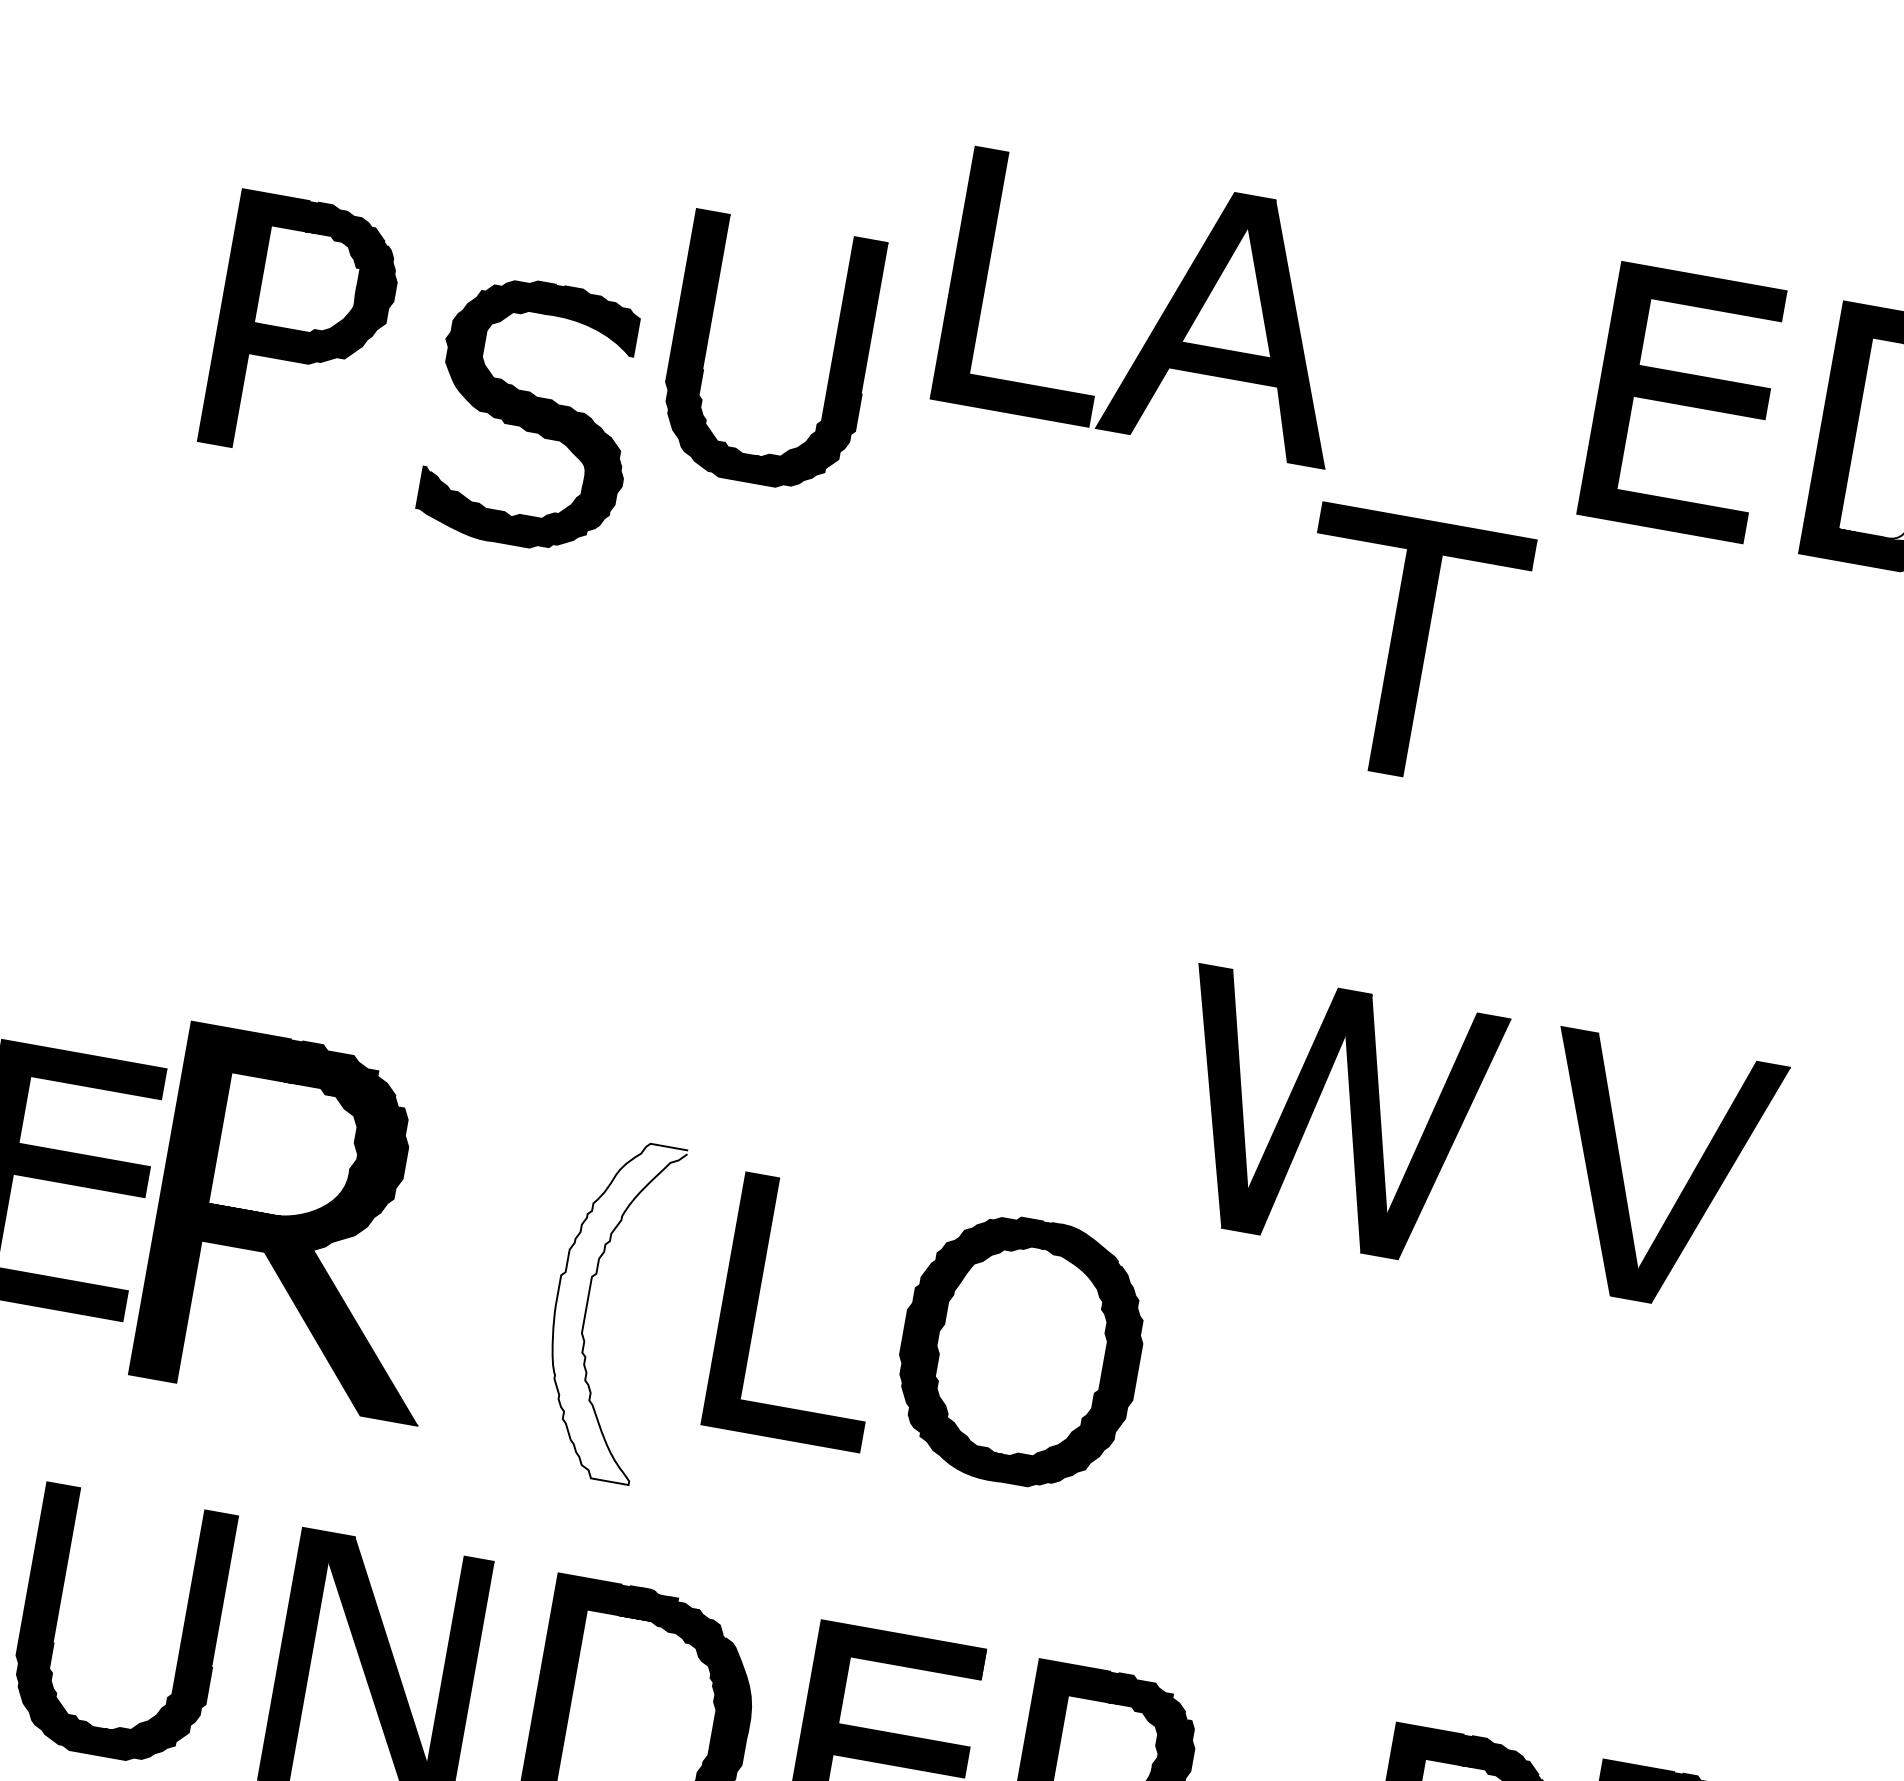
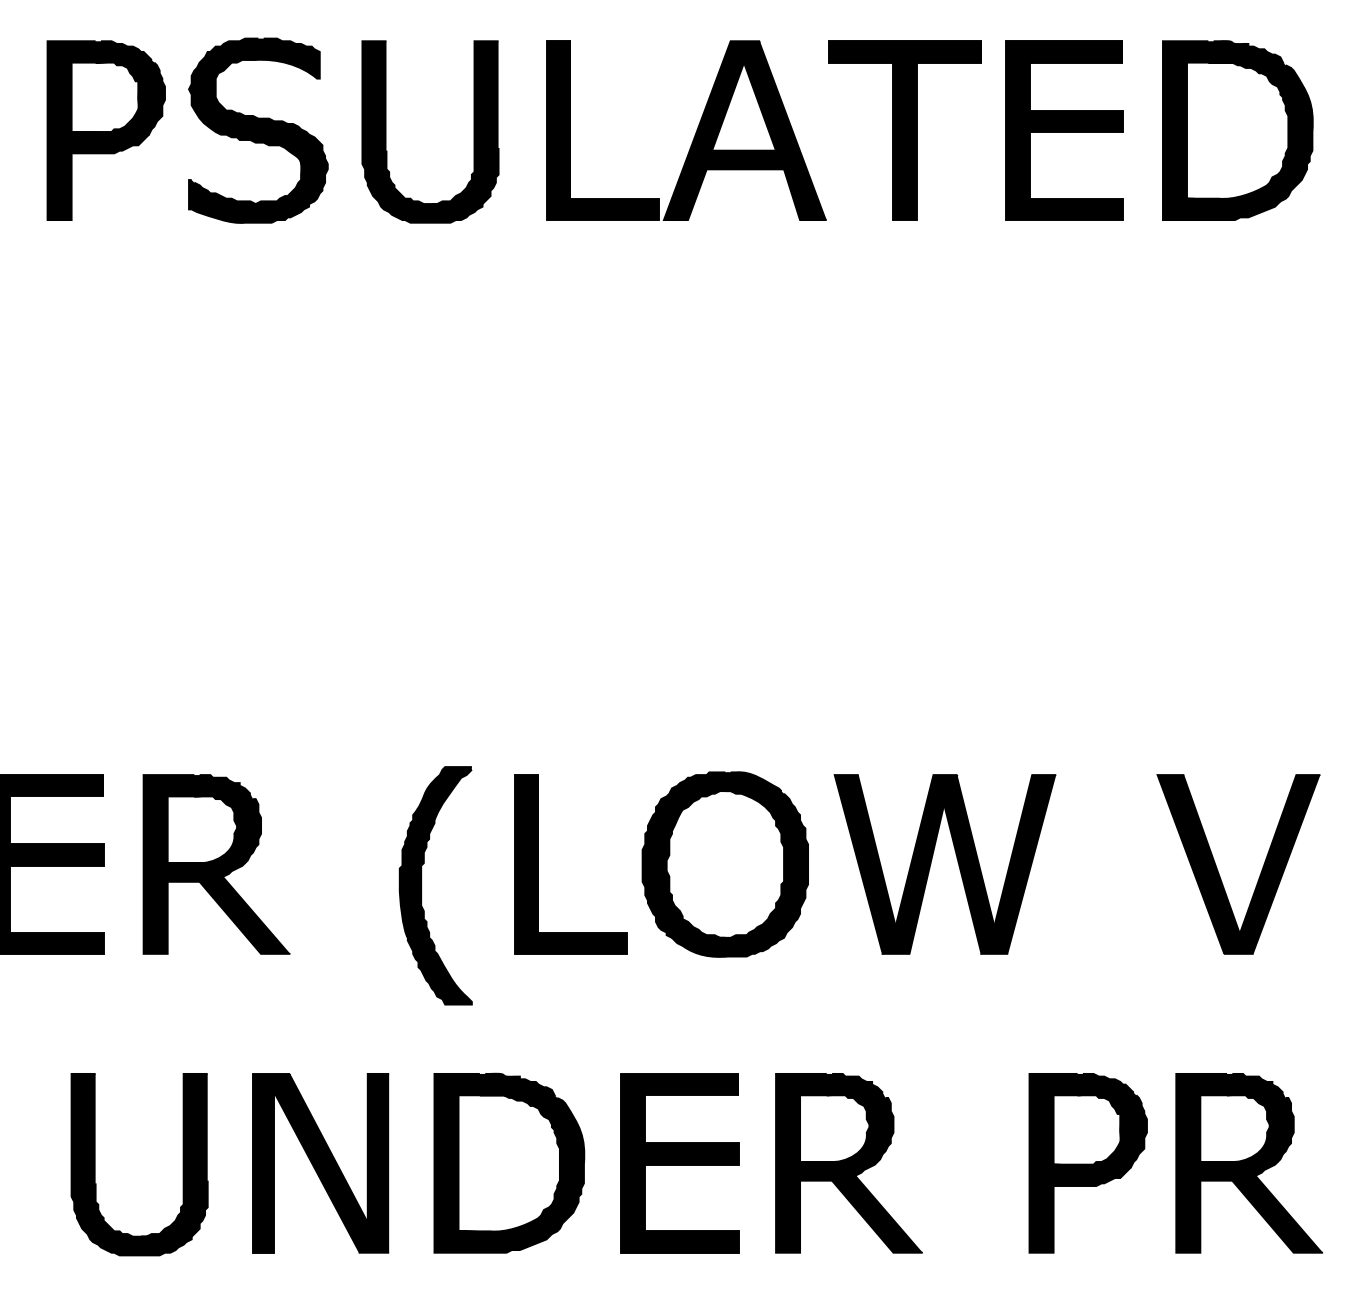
part: (301, 329) -> (105, 130), moved
part: (830, 364) -> (473, 131), moved
part: (533, 414) -> (258, 130), moved
part: (1406, 646) -> (904, 130), moved
part: (1315, 1108) -> (932, 860), moved
part: (1623, 1176) -> (1218, 870), moved
part: (303, 1223) -> (216, 864), size x0.71
fill: (607, 1308) -> (435, 885), added

